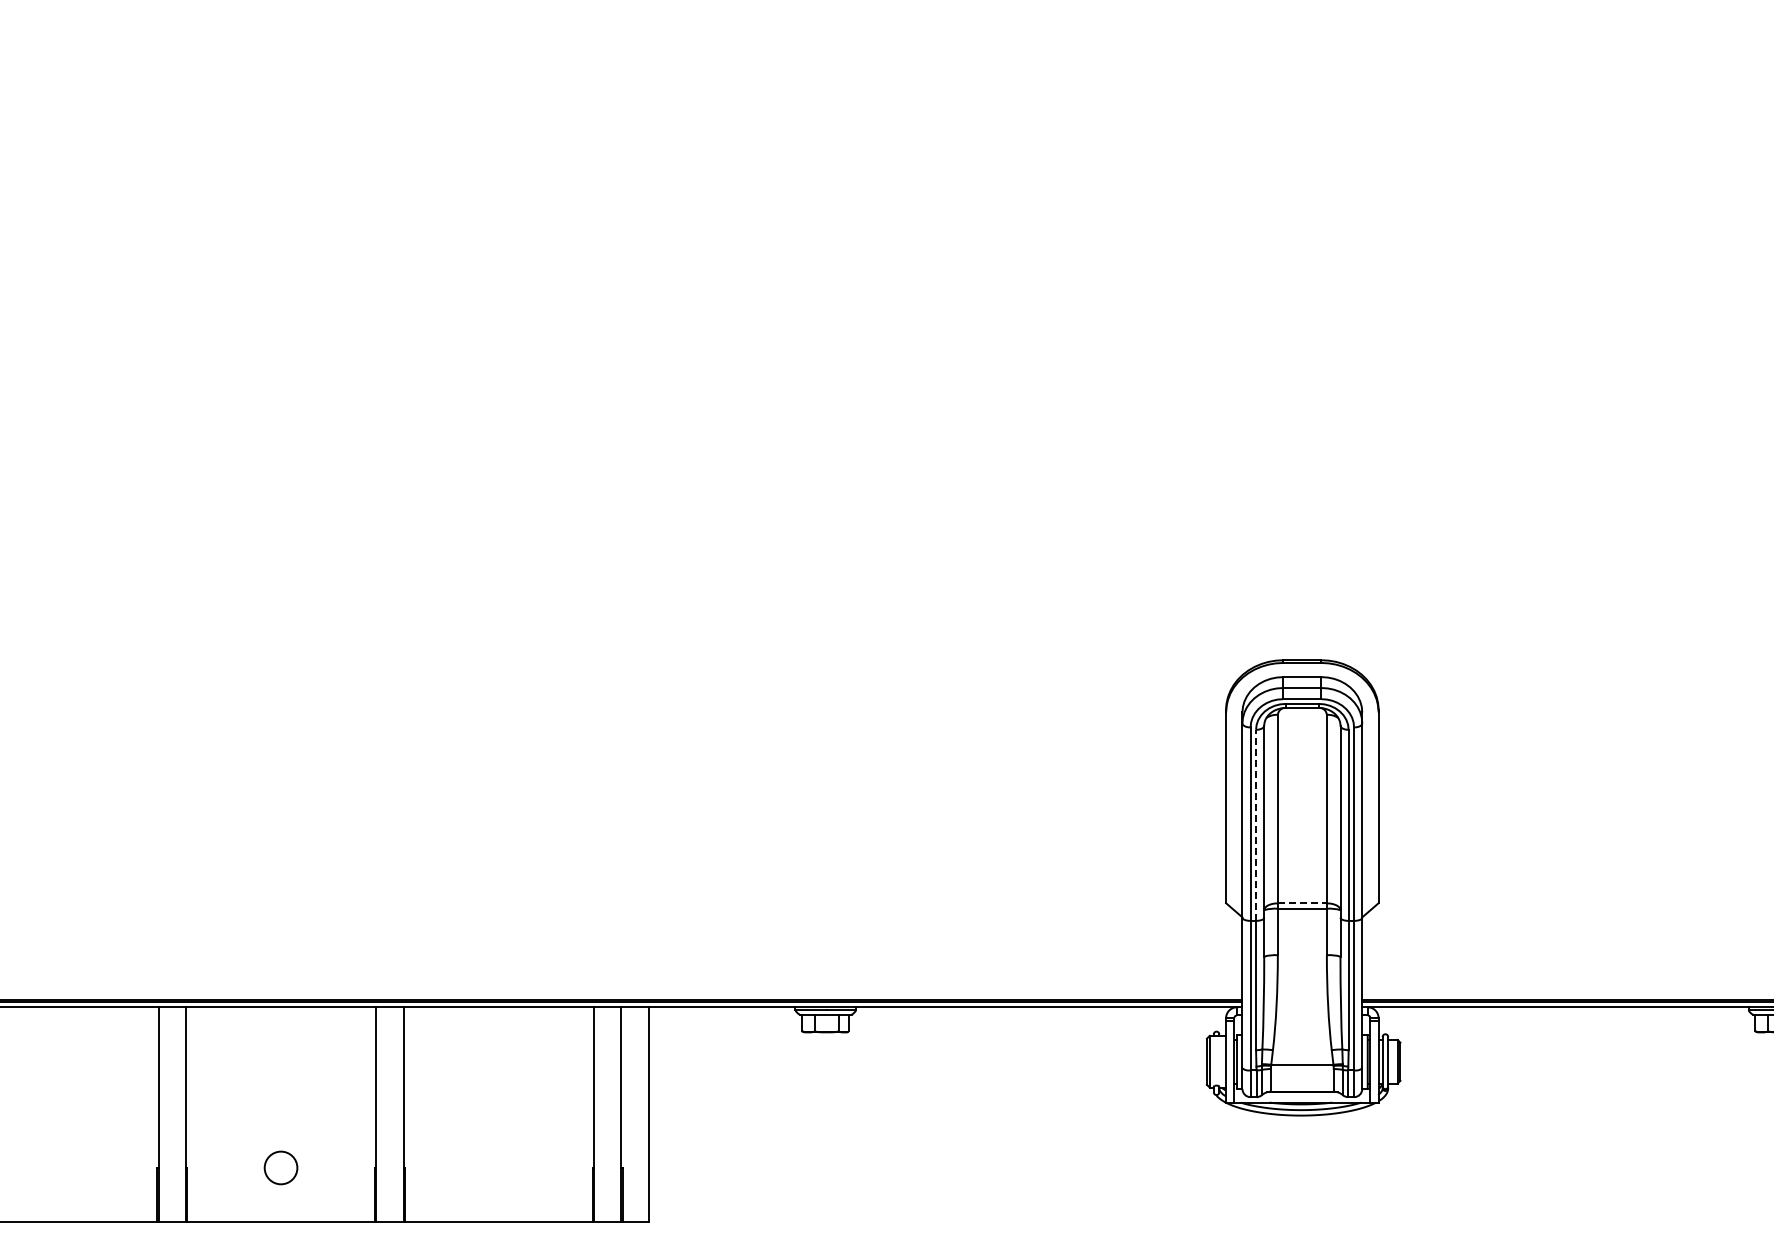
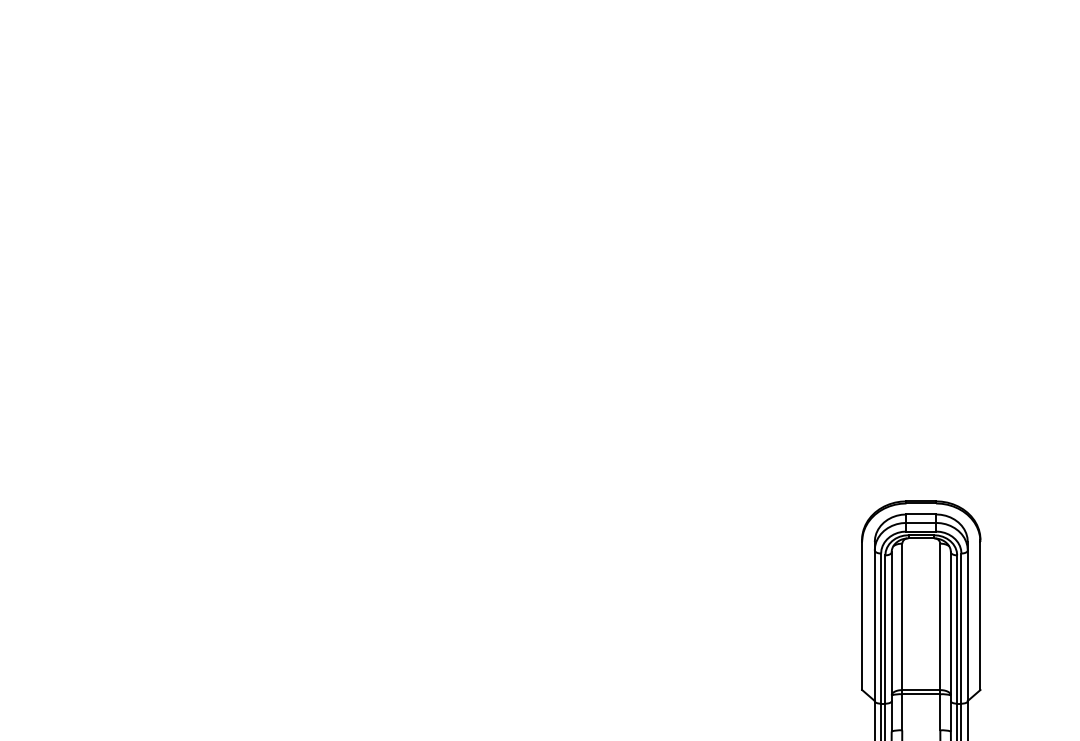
line: (1256, 825) -> (885, 629), dashed -> solid
line: (1302, 903) -> (921, 690), dashed -> solid

